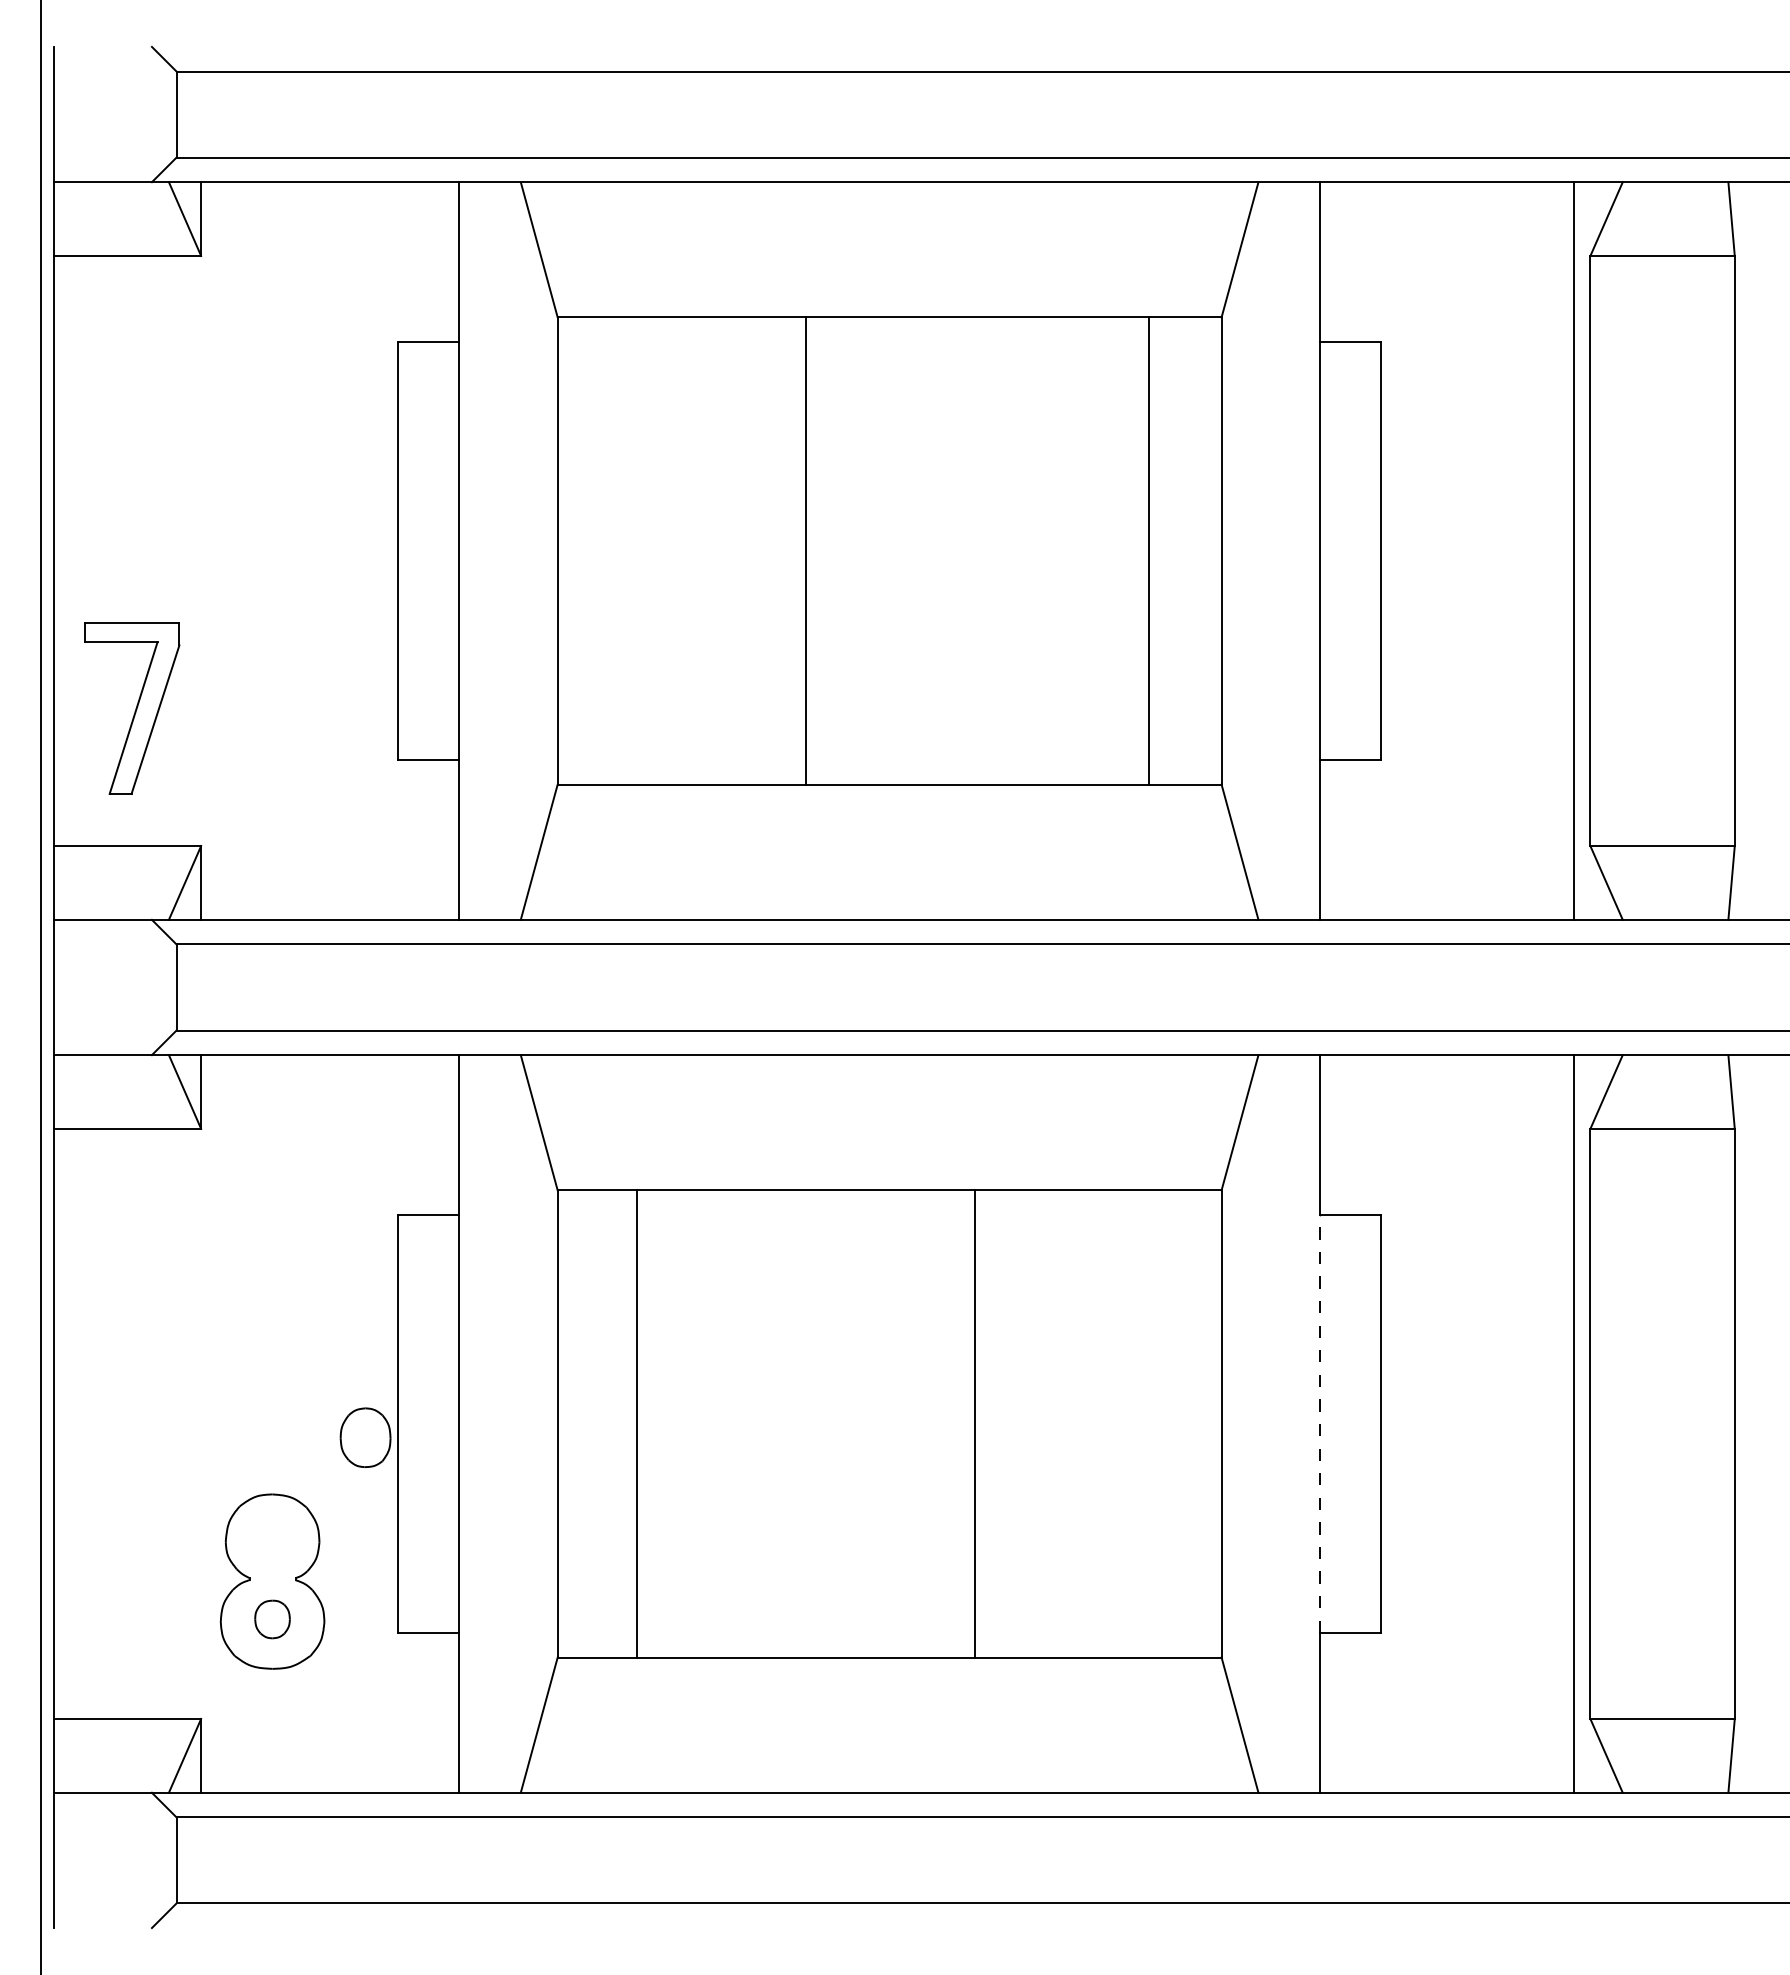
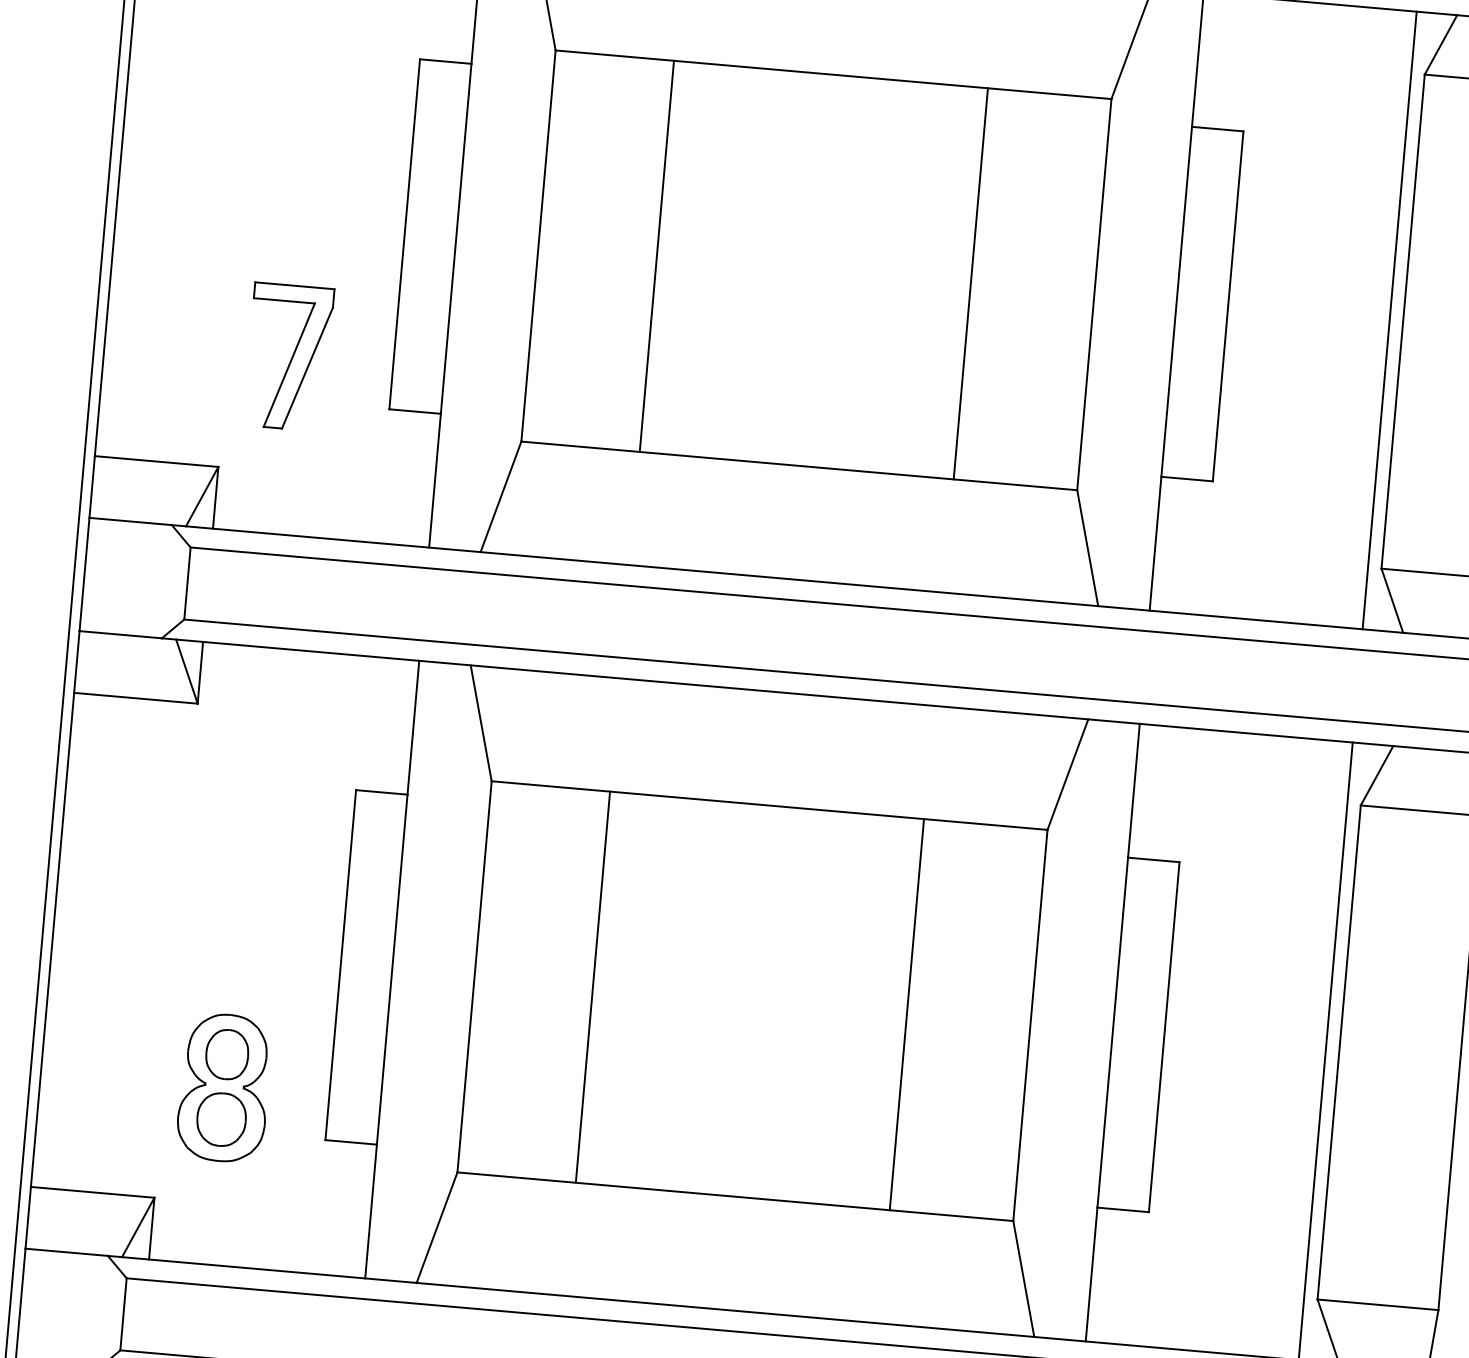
line: (806, 550) -> (657, 255), moved
line: (1149, 550) -> (971, 283), moved
part: (132, 708) -> (289, 357), moved
line: (637, 1423) -> (593, 986), moved
line: (975, 1423) -> (907, 1014), moved
line: (1319, 1423) -> (1112, 1032), dashed -> solid
part: (365, 1437) -> (227, 1054), moved
part: (272, 1619) -> (221, 1119), size x1.67

